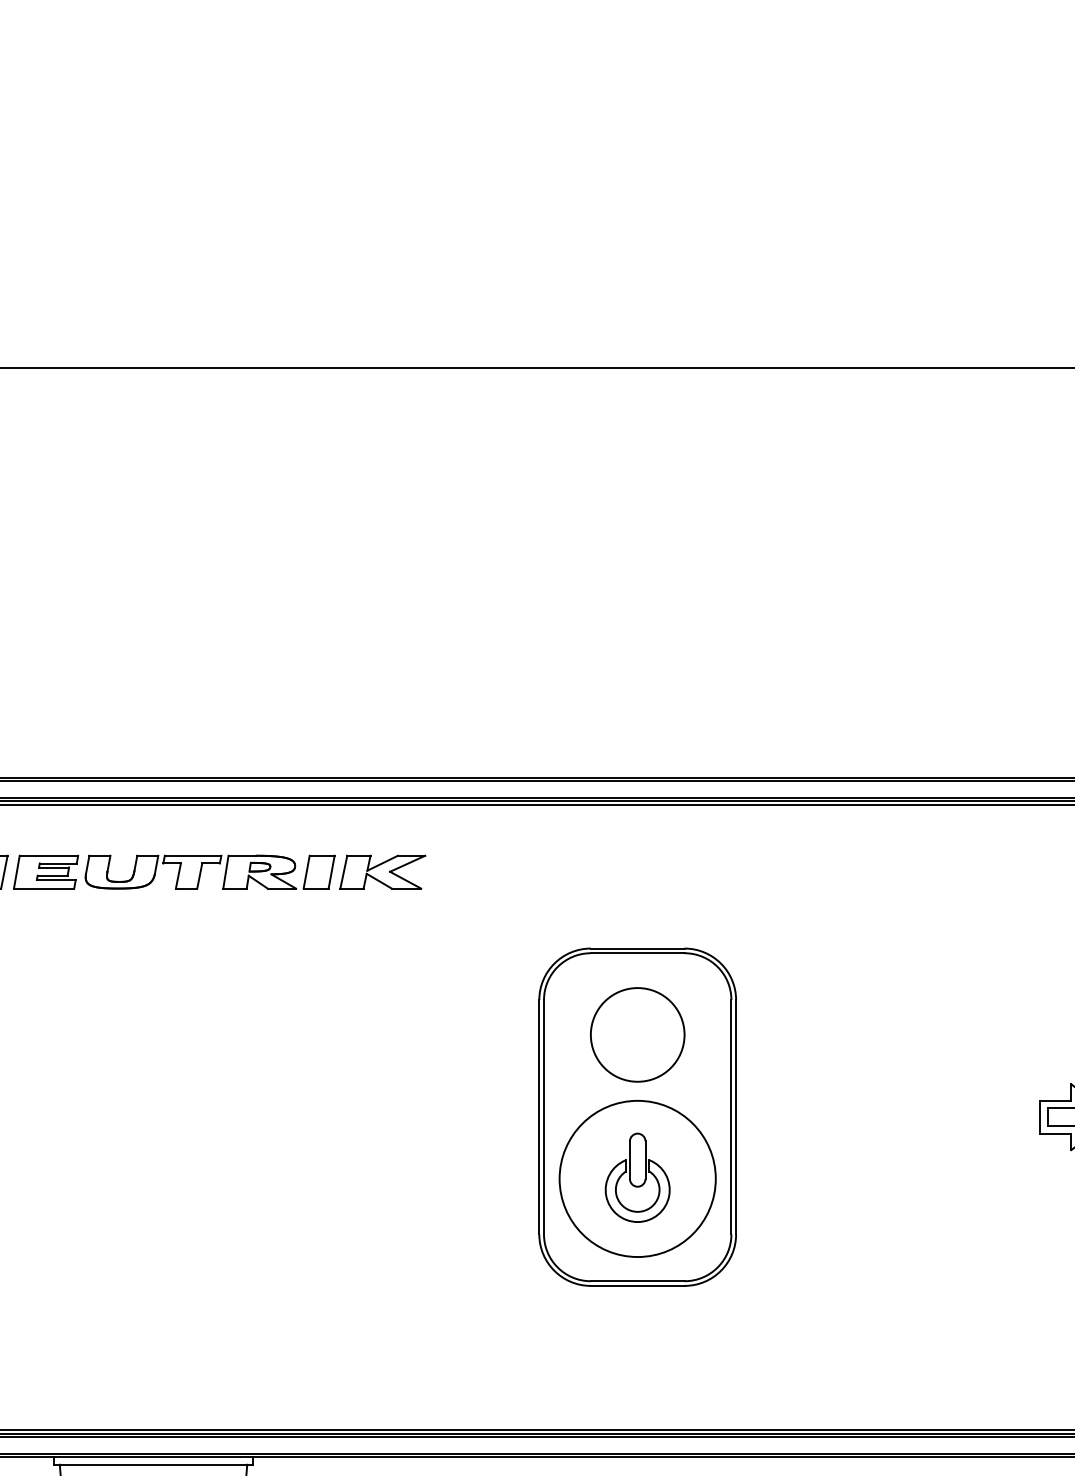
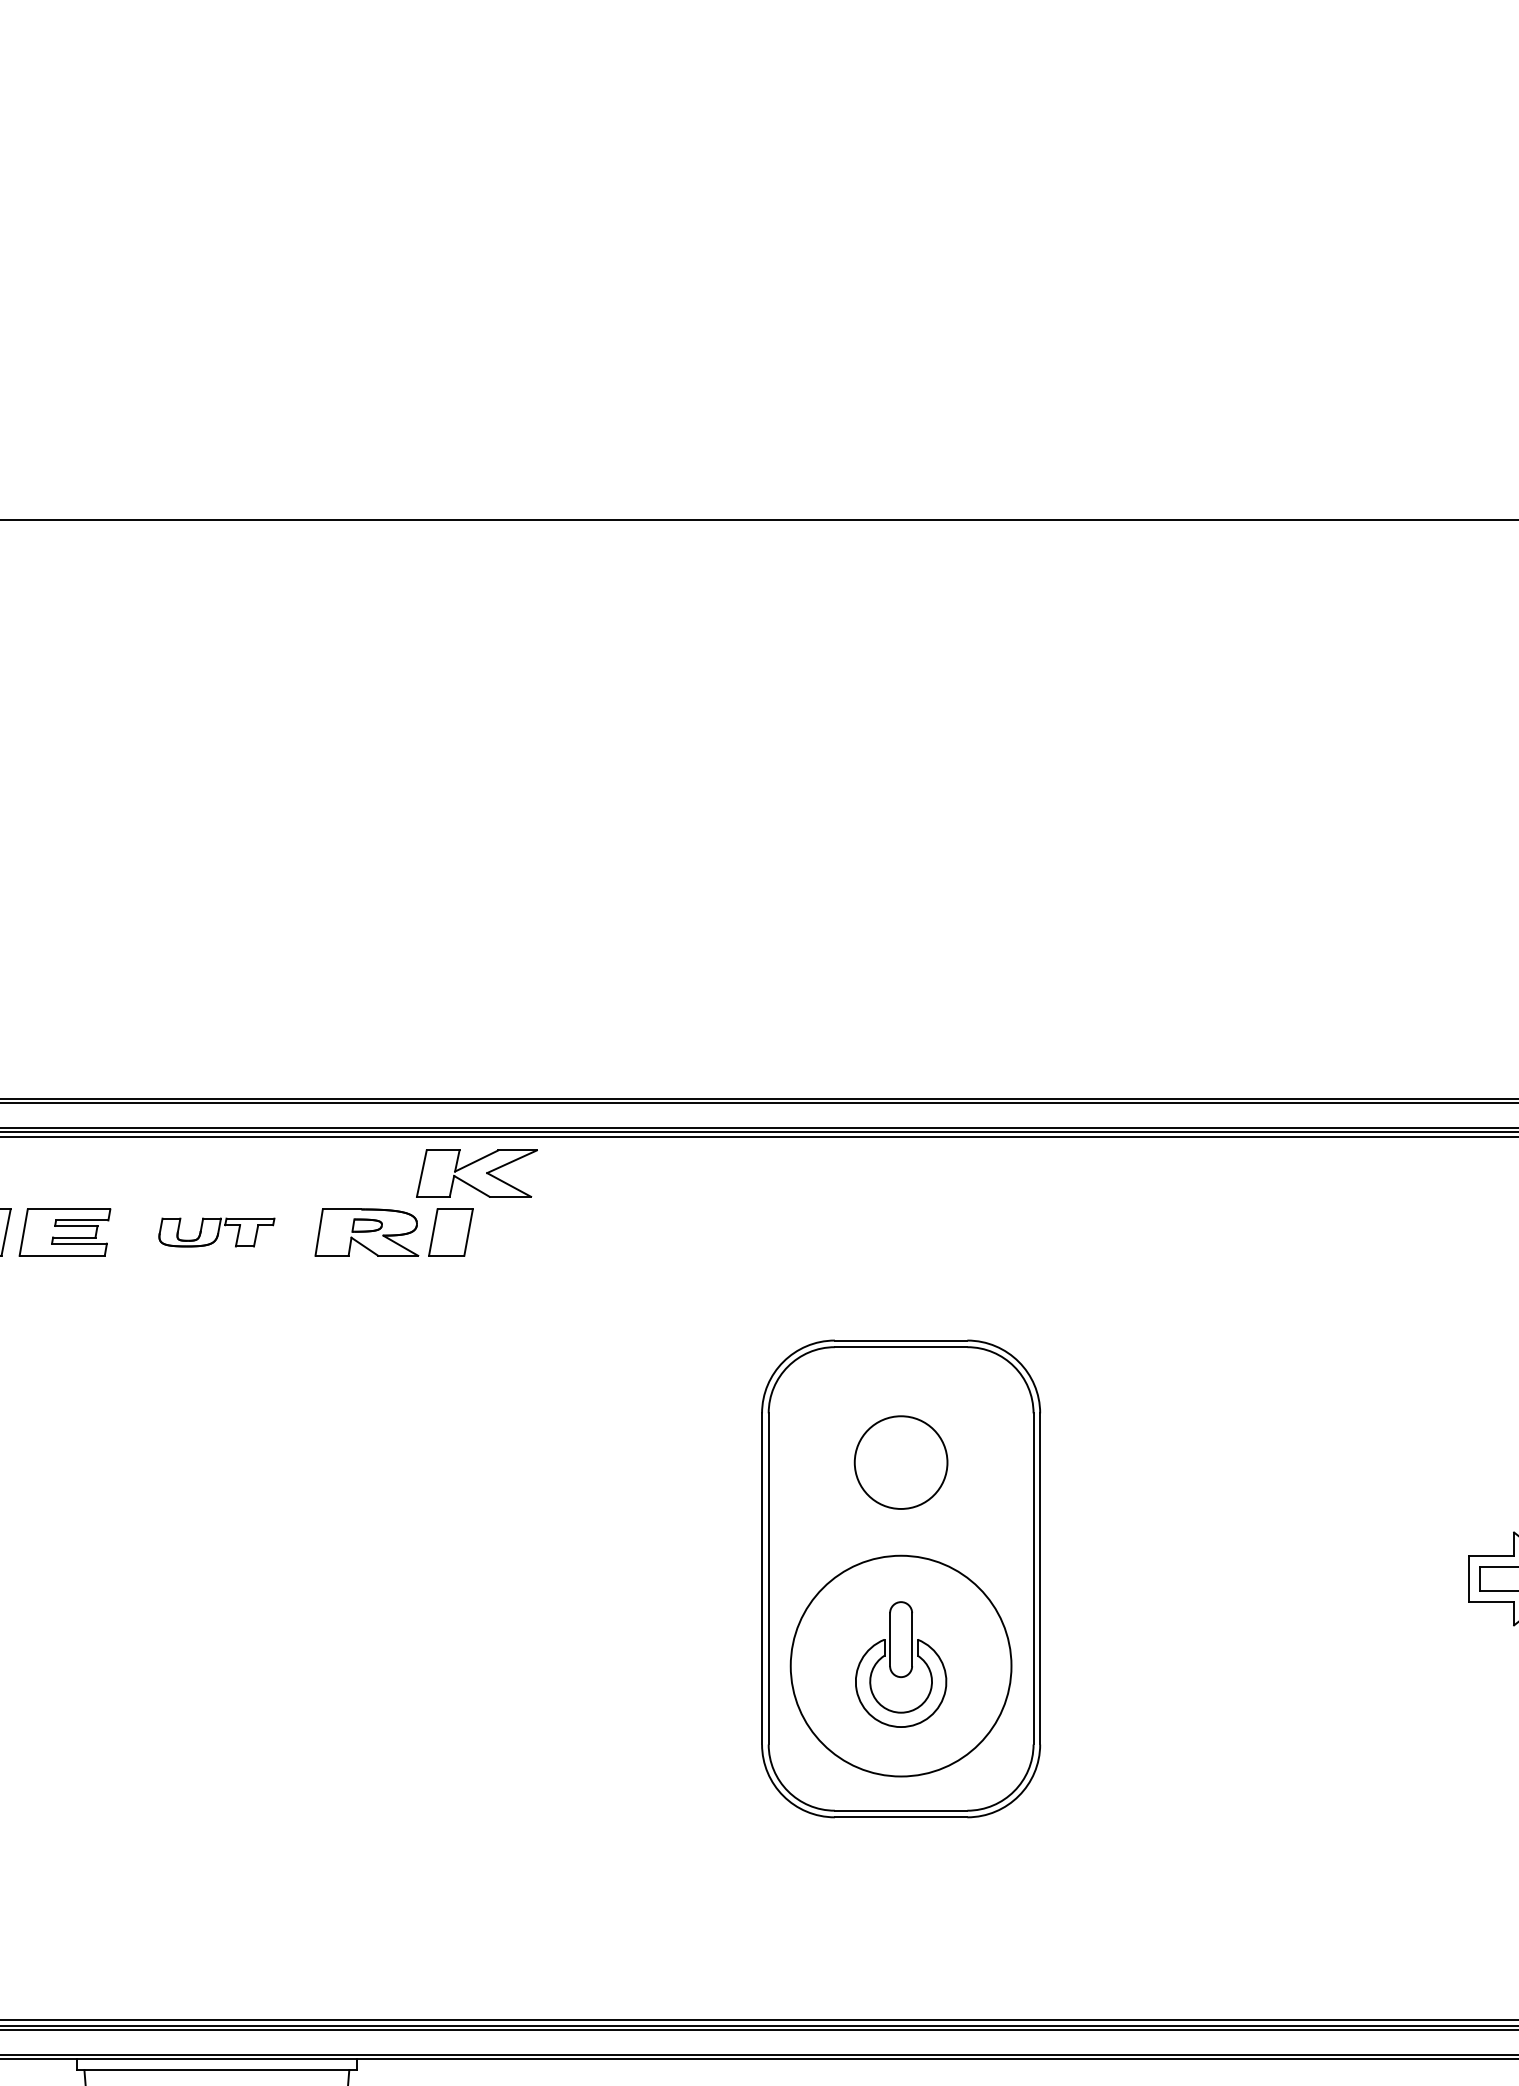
part: (153, 872) -> (216, 1232), size x0.6
part: (382, 872) -> (476, 1173), moved
circle: (637, 1034) -> (900, 1462), size x0.7

